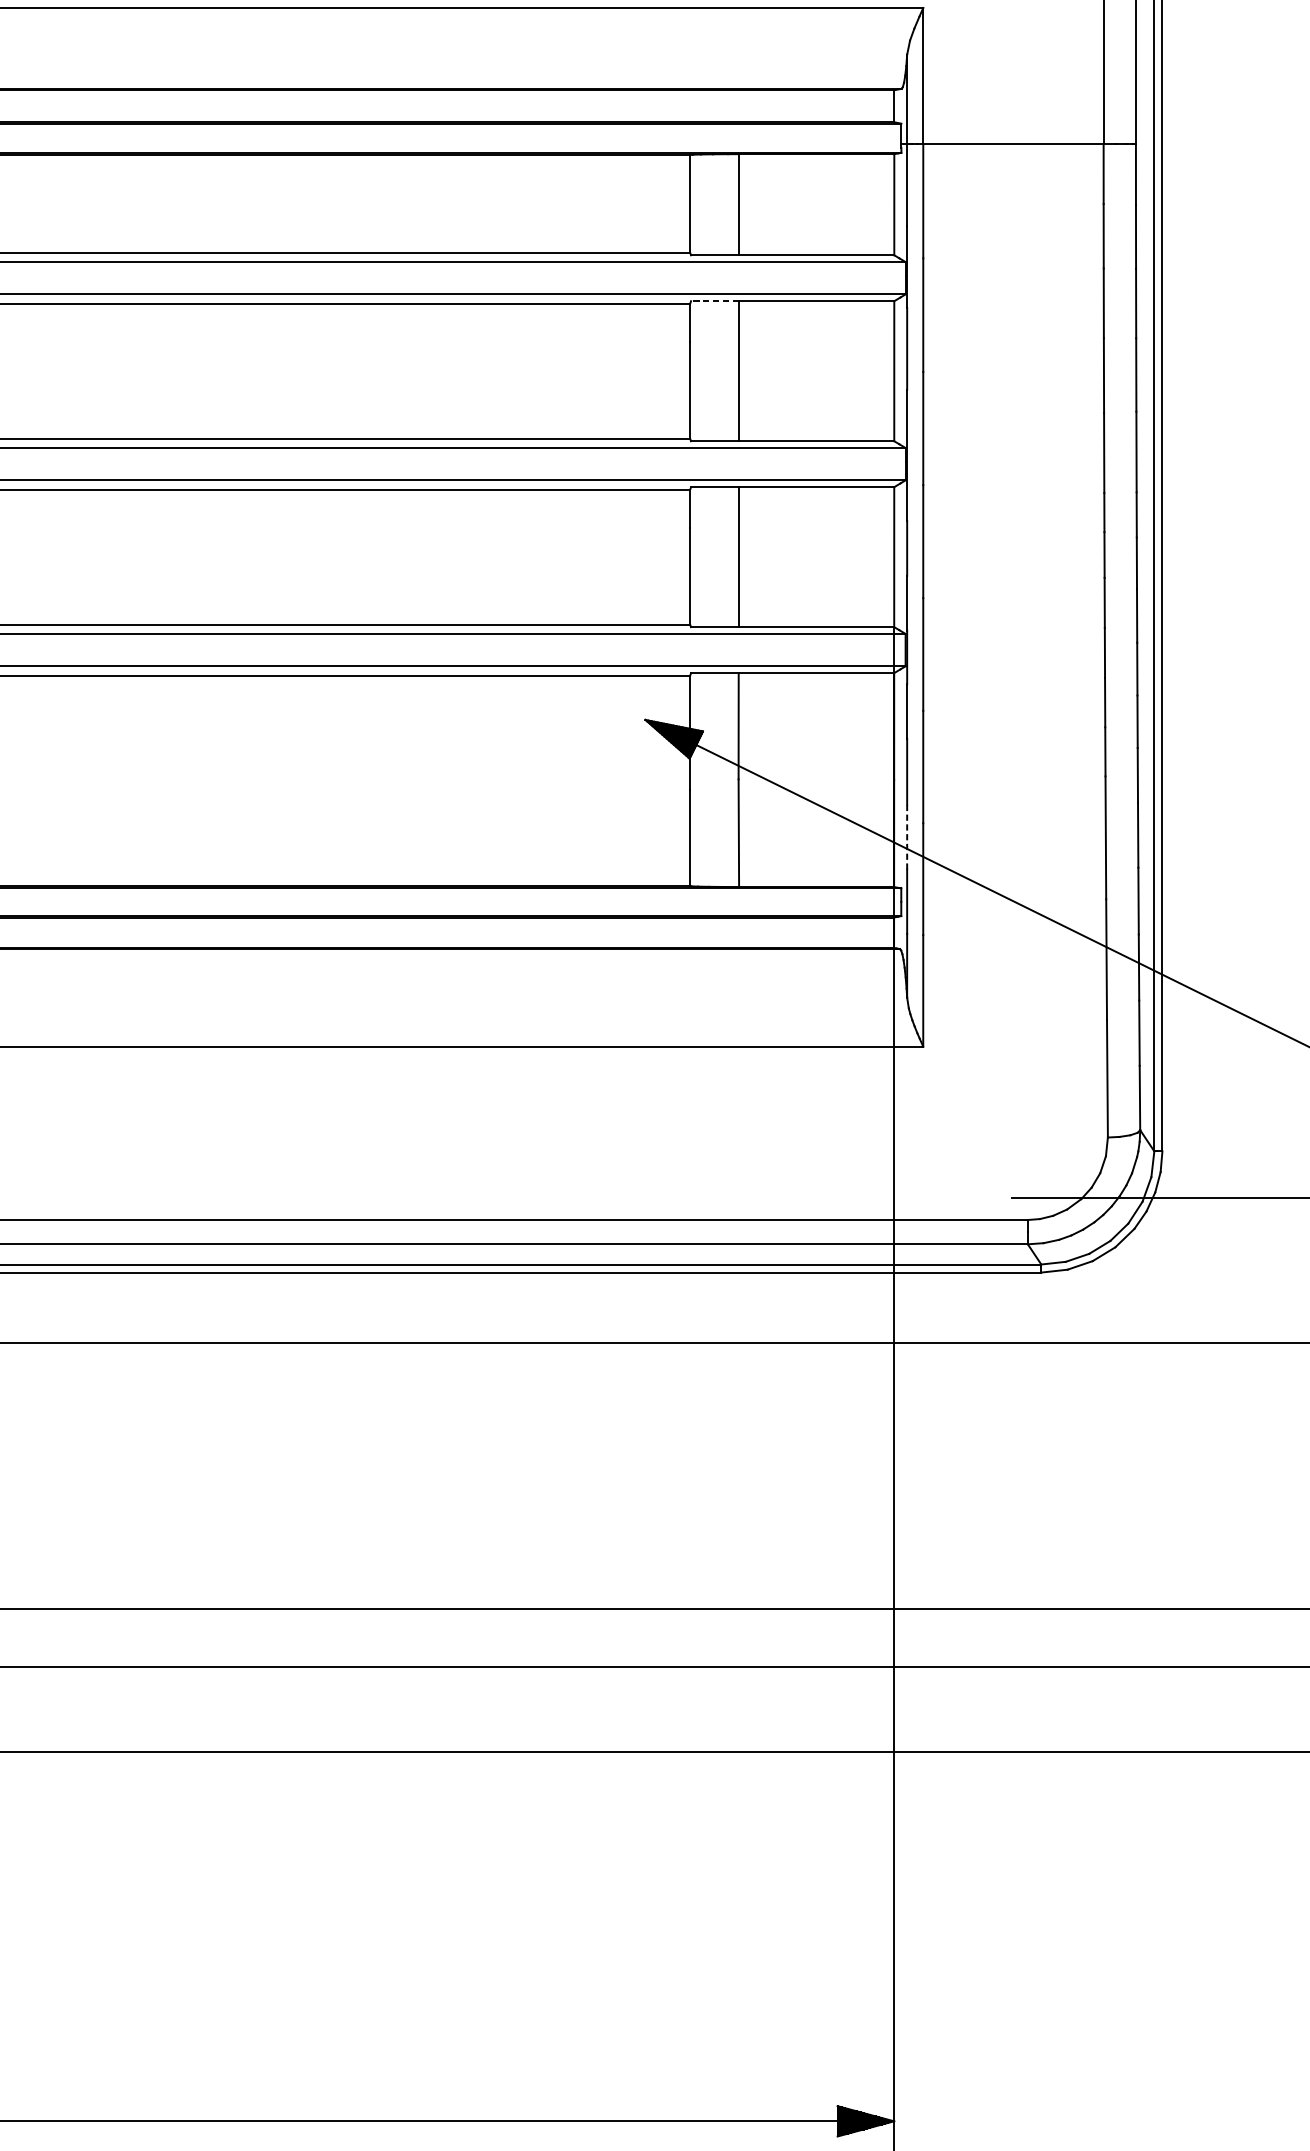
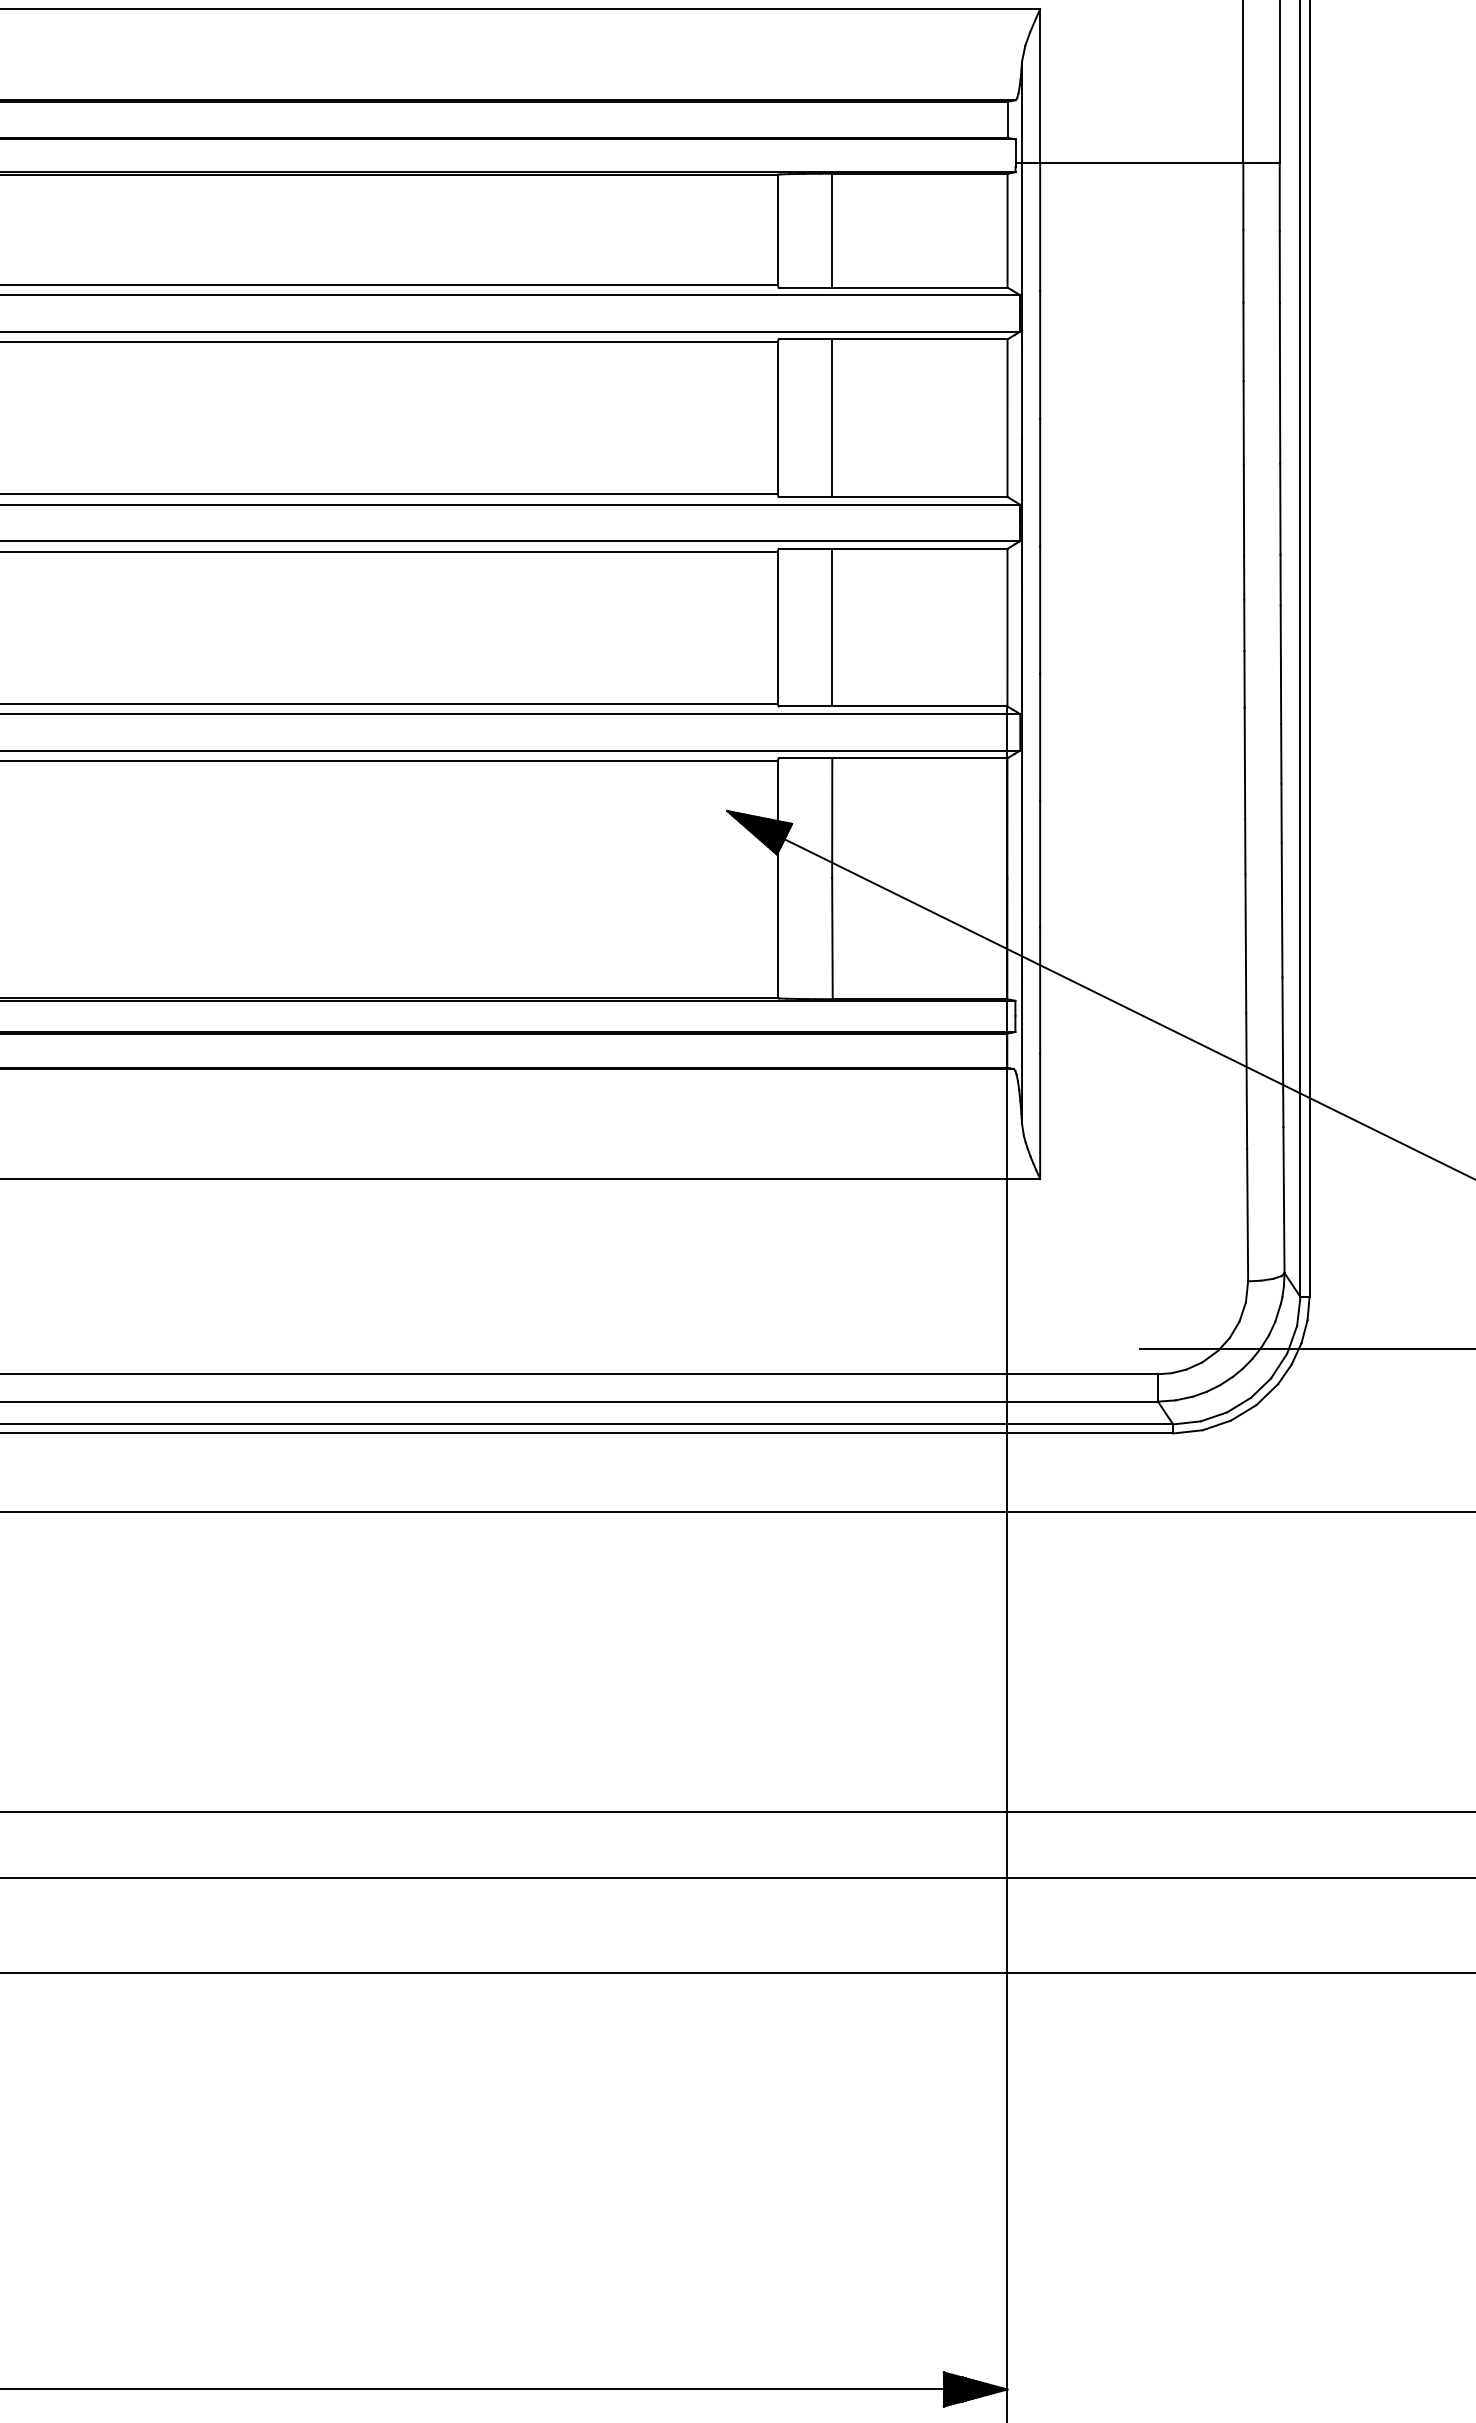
line: (714, 301) -> (805, 339), dashed -> solid
line: (907, 836) -> (1022, 942), dashed -> solid

